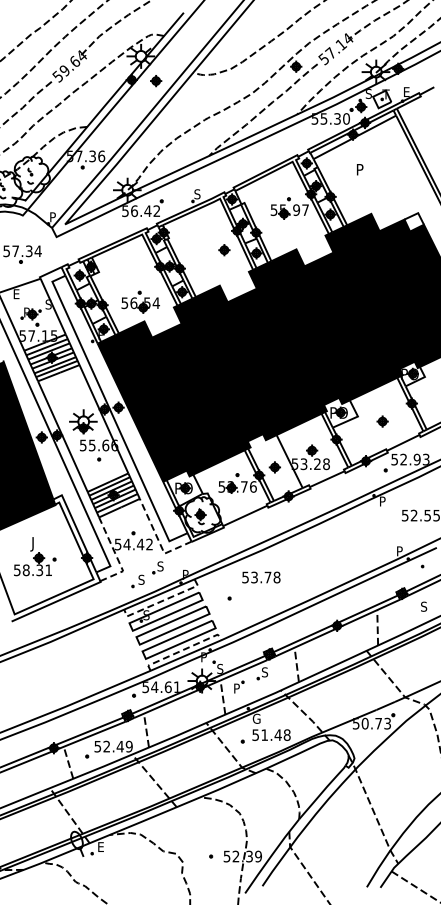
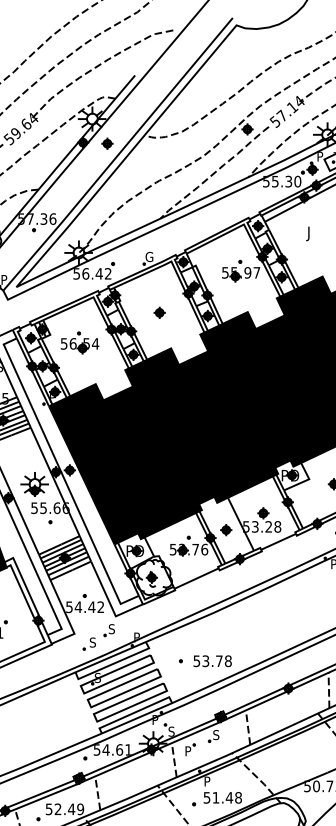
text: (368, 94) -> (319, 157), S -> P
text: (358, 171) -> (309, 234), P -> J
text: (197, 194) -> (148, 257), S -> G
part: (224, 250) -> (159, 313), moved
part: (140, 301) -> (79, 342), moved
line: (158, 540) -> (109, 603), dashed -> solid
line: (116, 555) -> (67, 618), dashed -> solid
text: (261, 577) -> (212, 661), moved
line: (162, 601) -> (113, 664), dashed -> solid
line: (183, 649) -> (134, 712), dashed -> solid
text: (256, 718) -> (207, 781), G -> P

